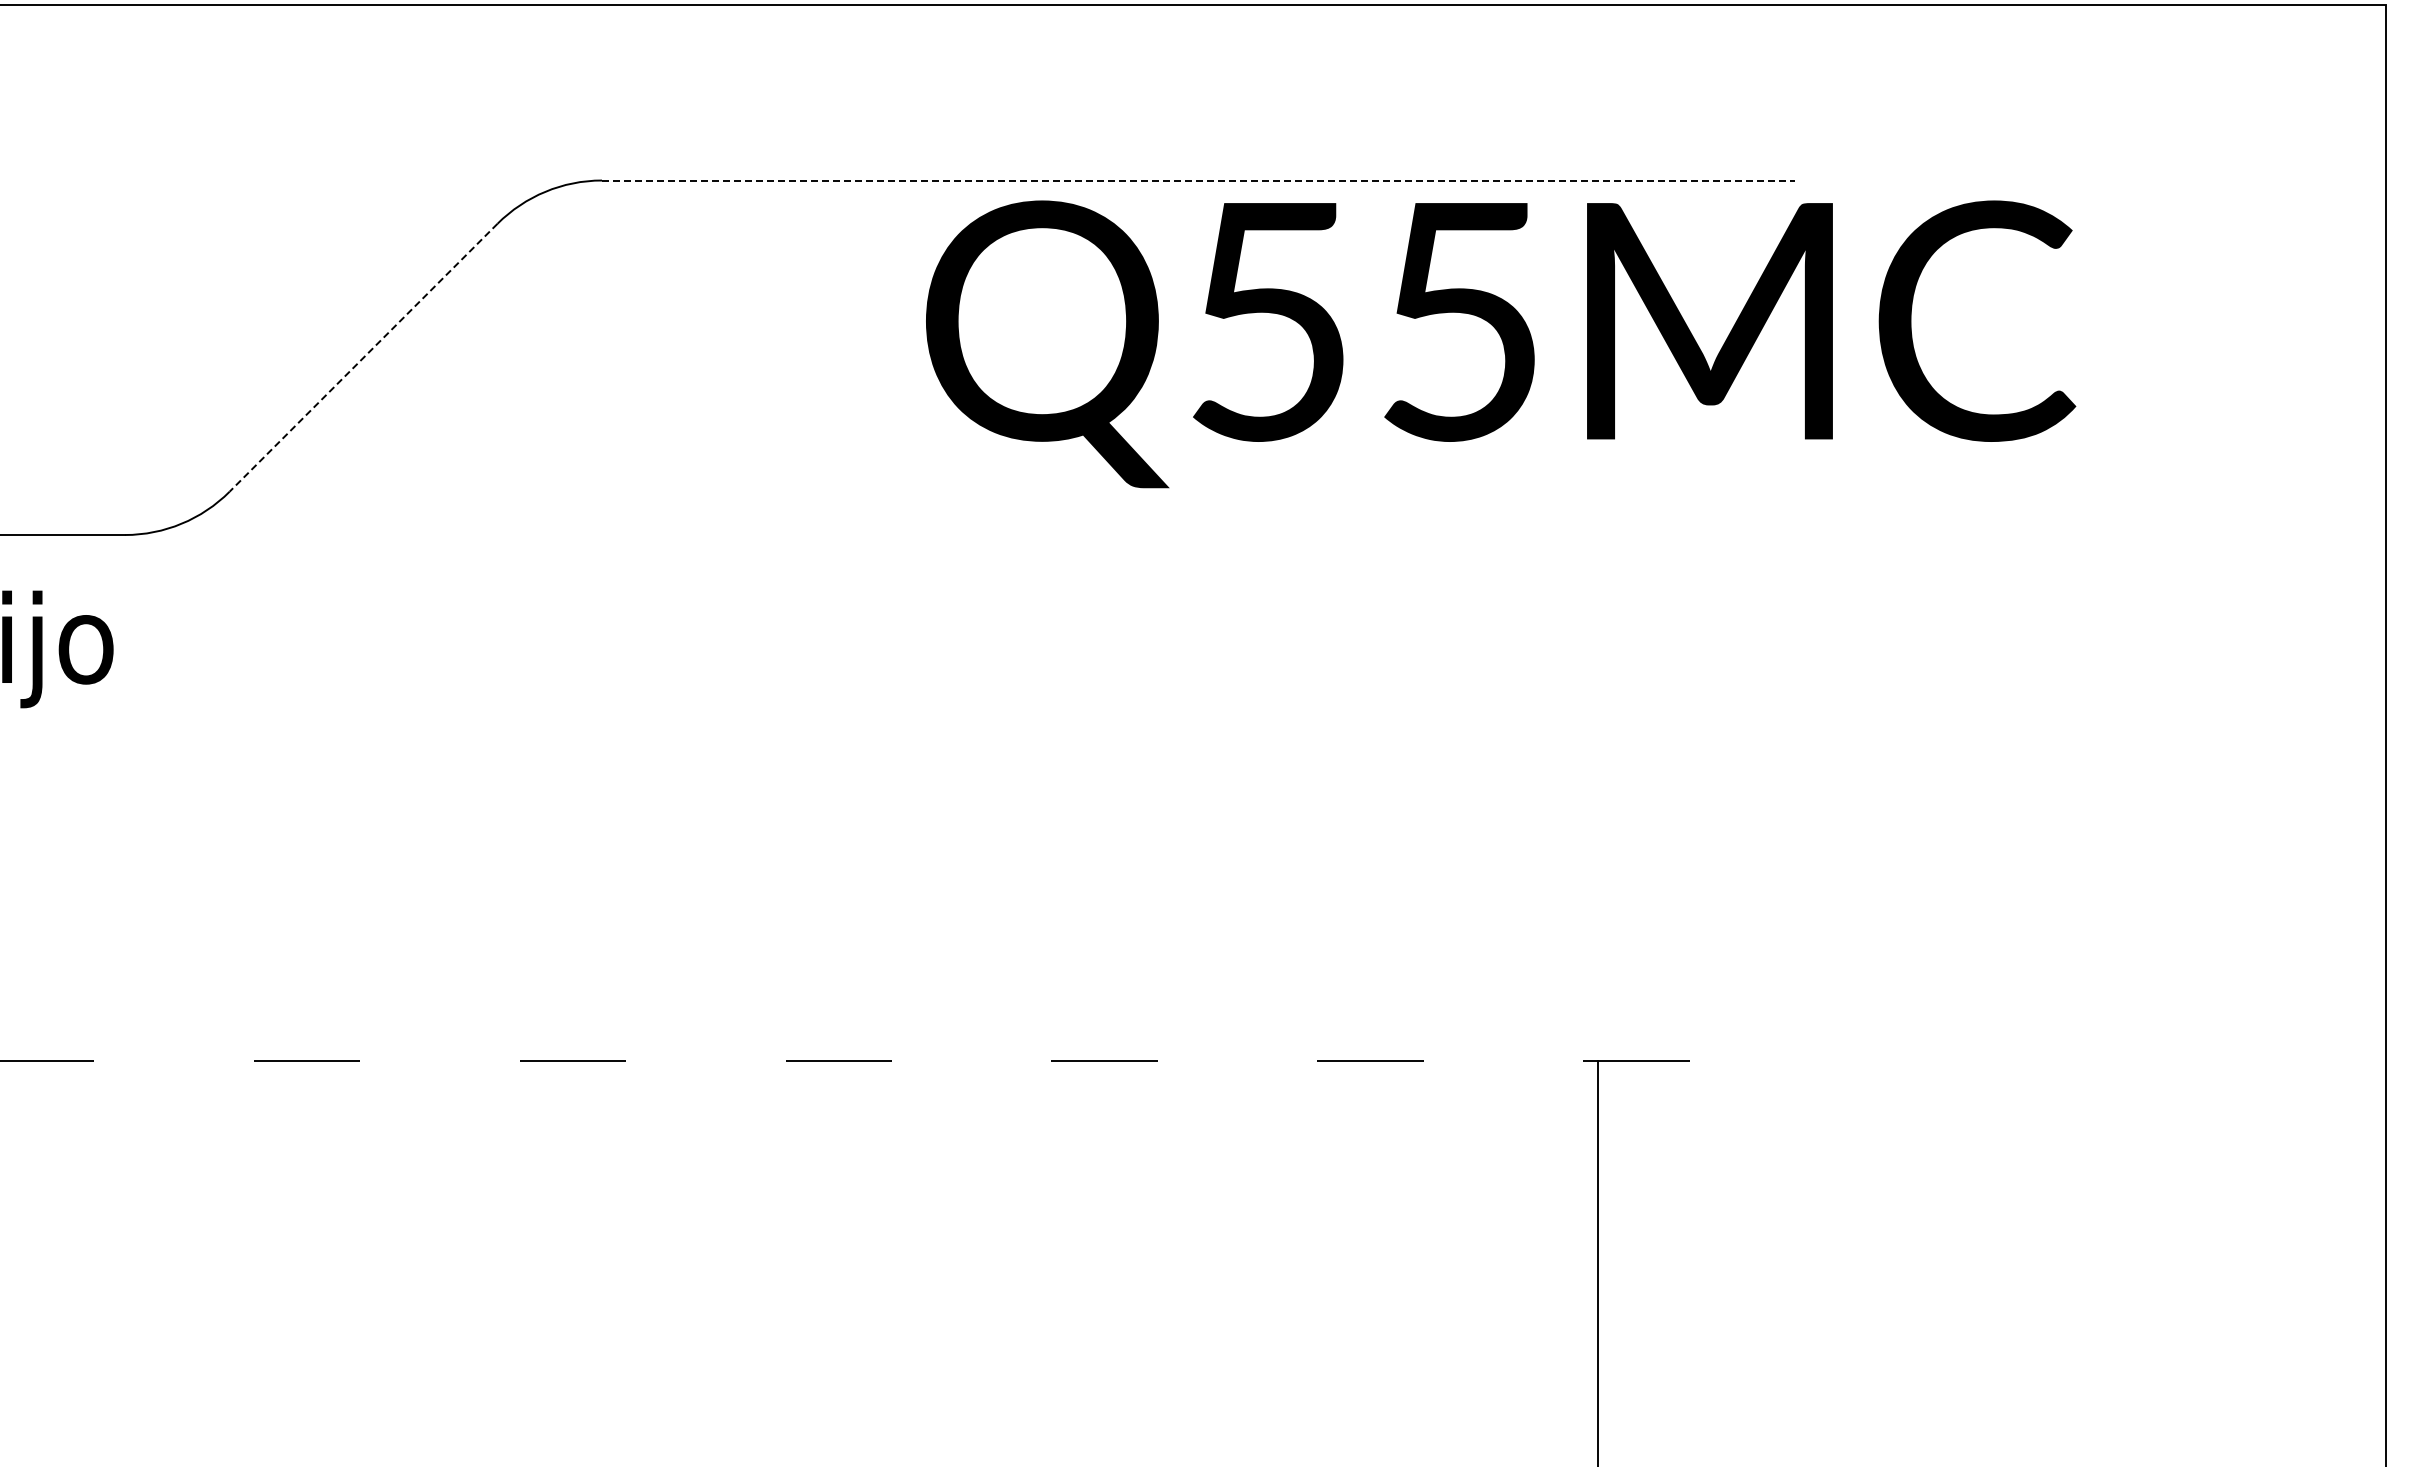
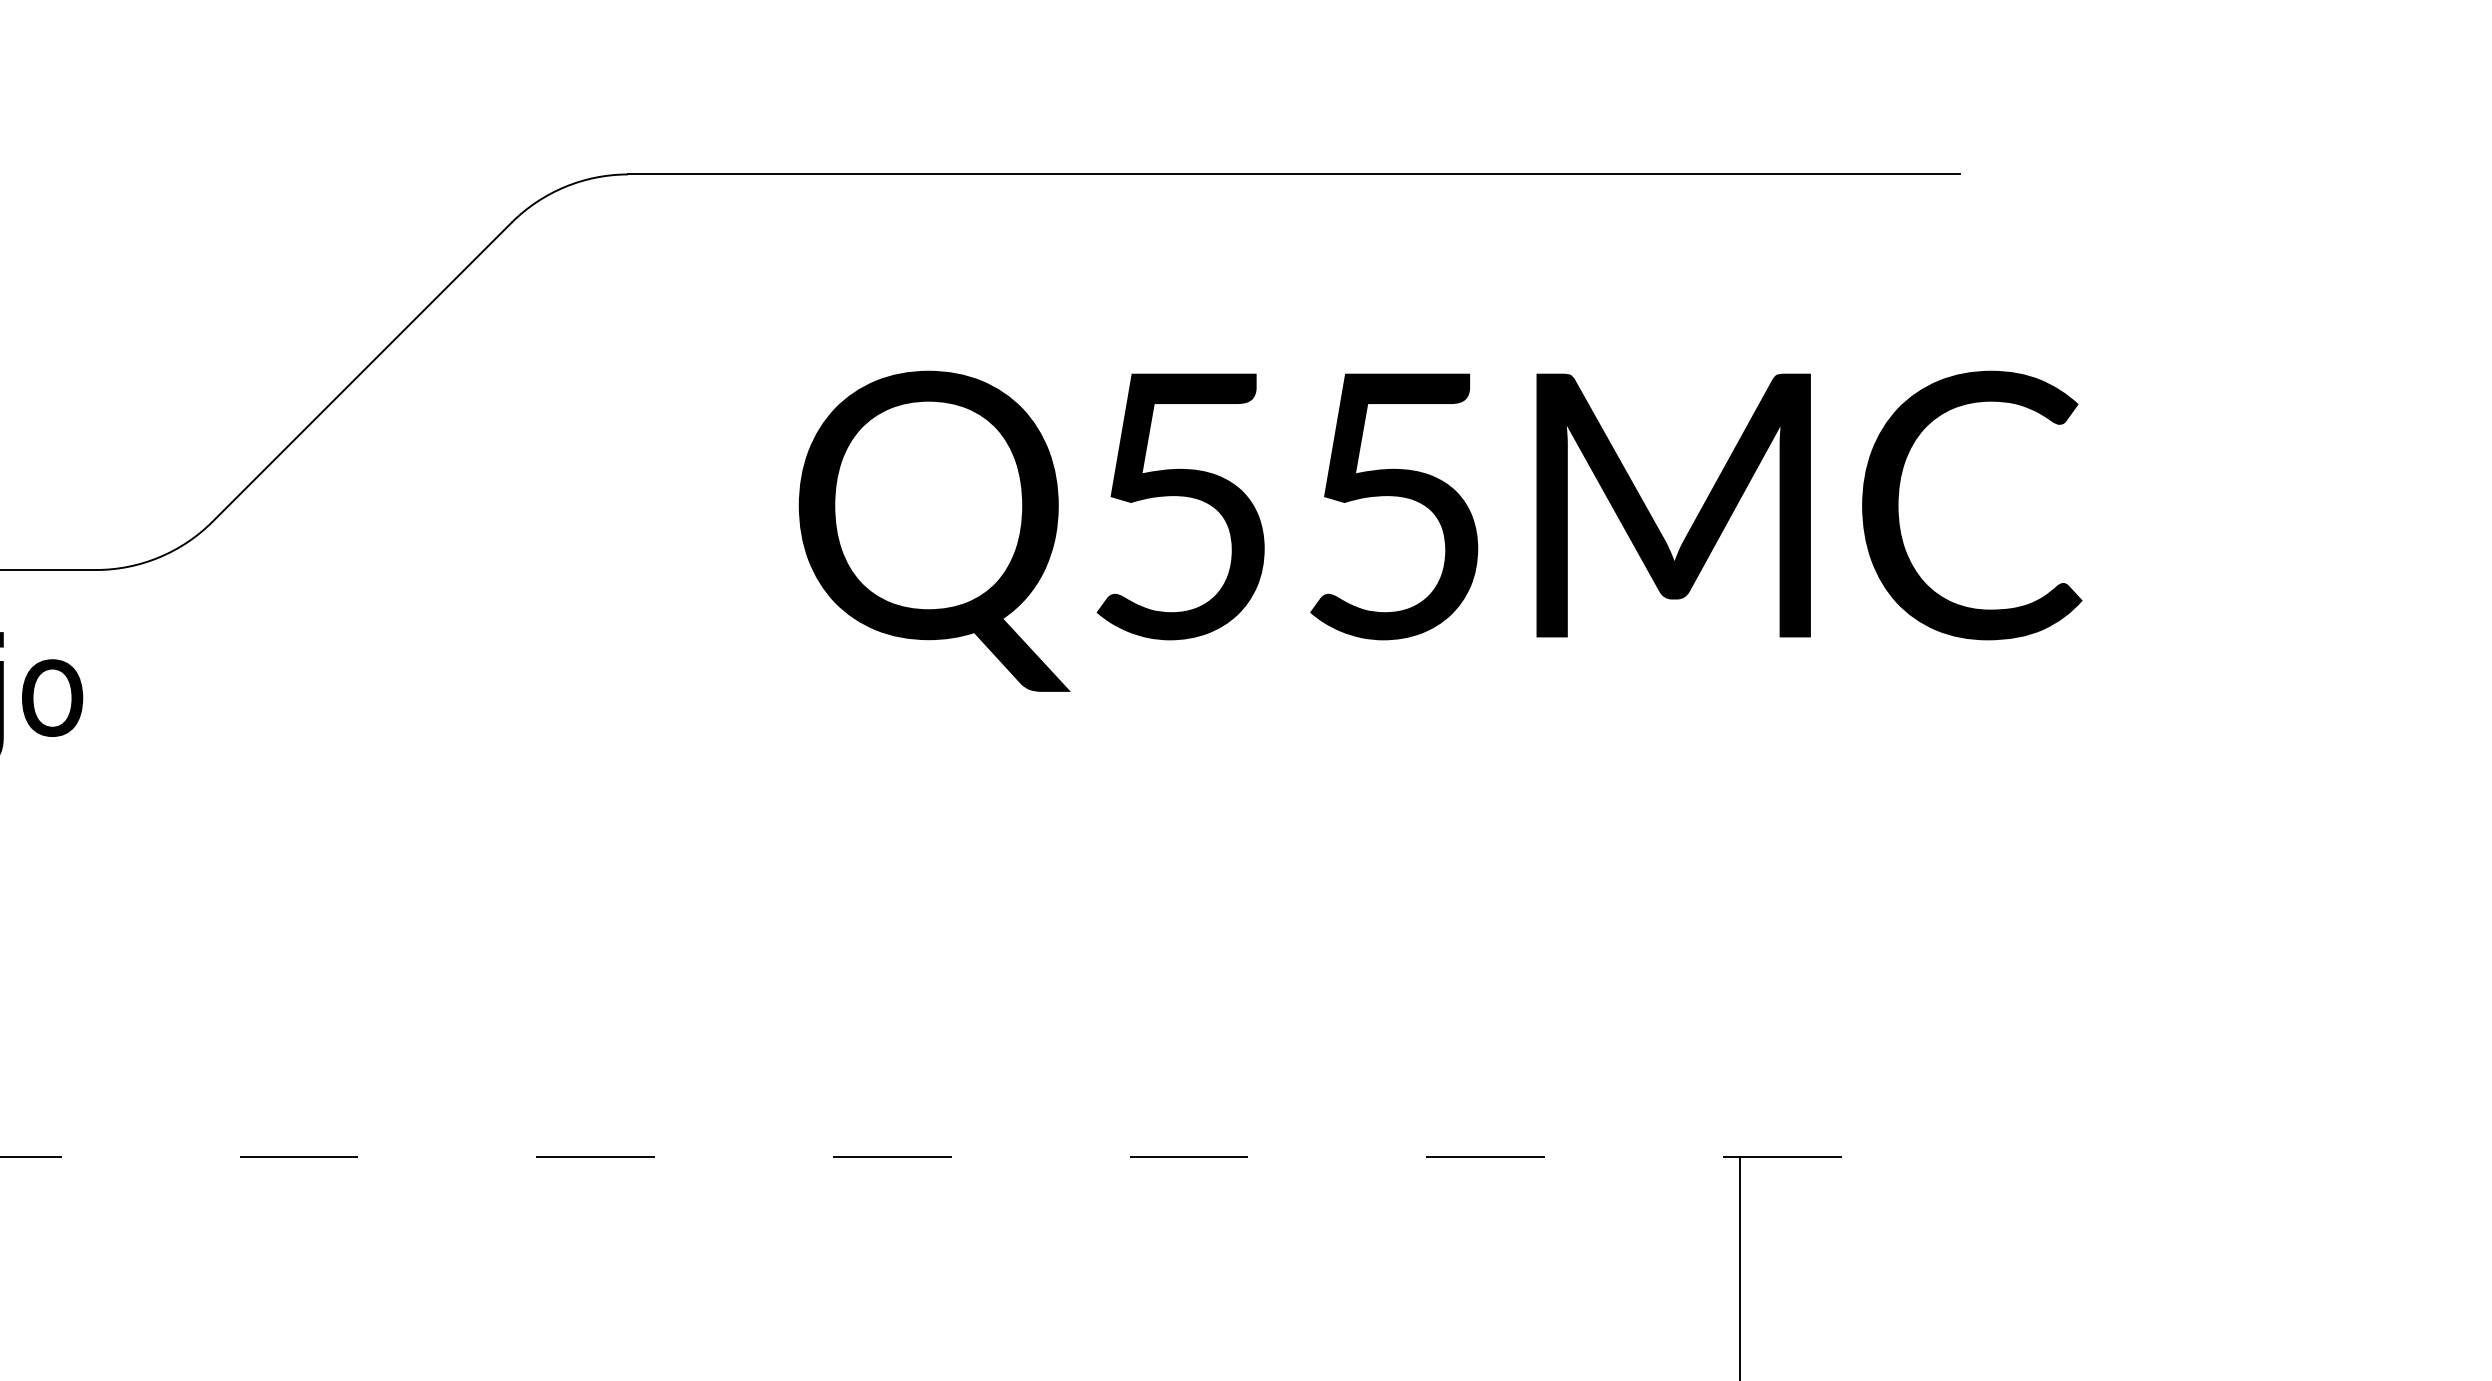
line: (1198, 180) -> (1293, 174), dashed -> solid
text: (1501, 344) -> (1441, 531), moved
line: (363, 358) -> (362, 373), dashed -> solid

